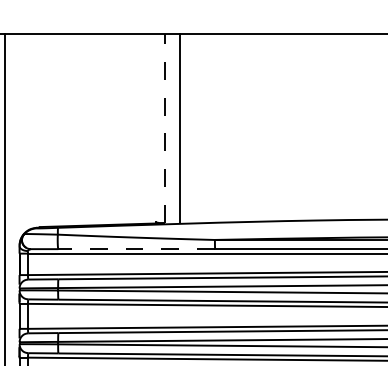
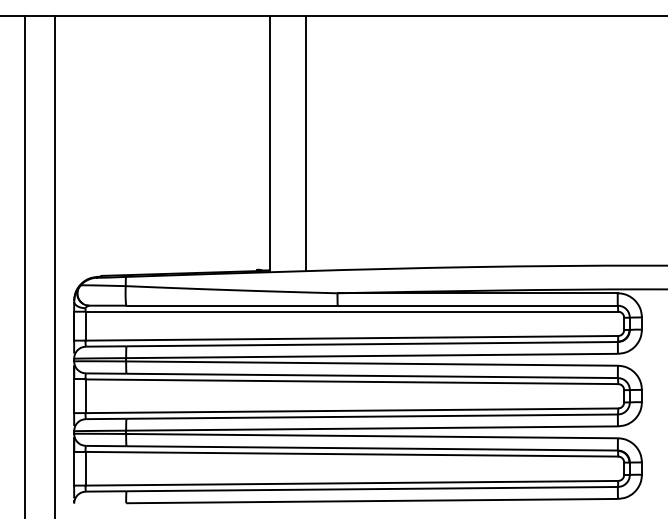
line: (164, 128) -> (269, 142), dashed -> solid
line: (180, 128) -> (306, 142), moved
line: (137, 249) -> (232, 305), dashed -> solid

